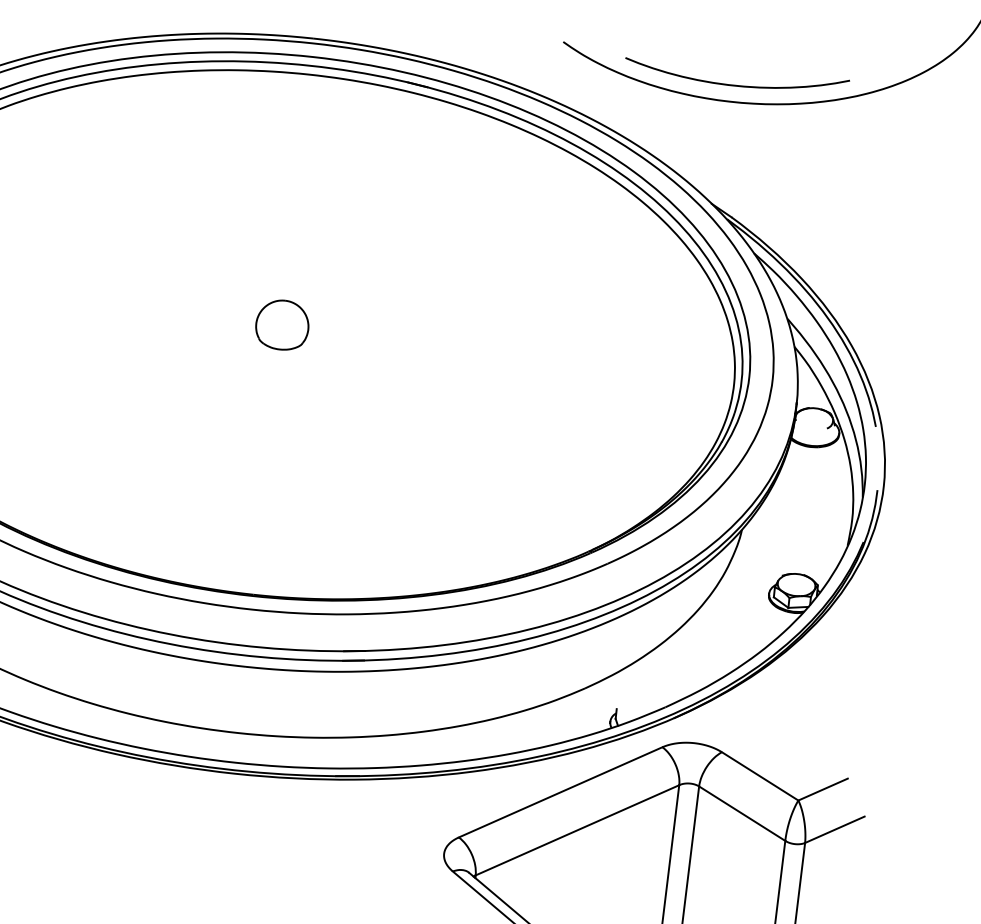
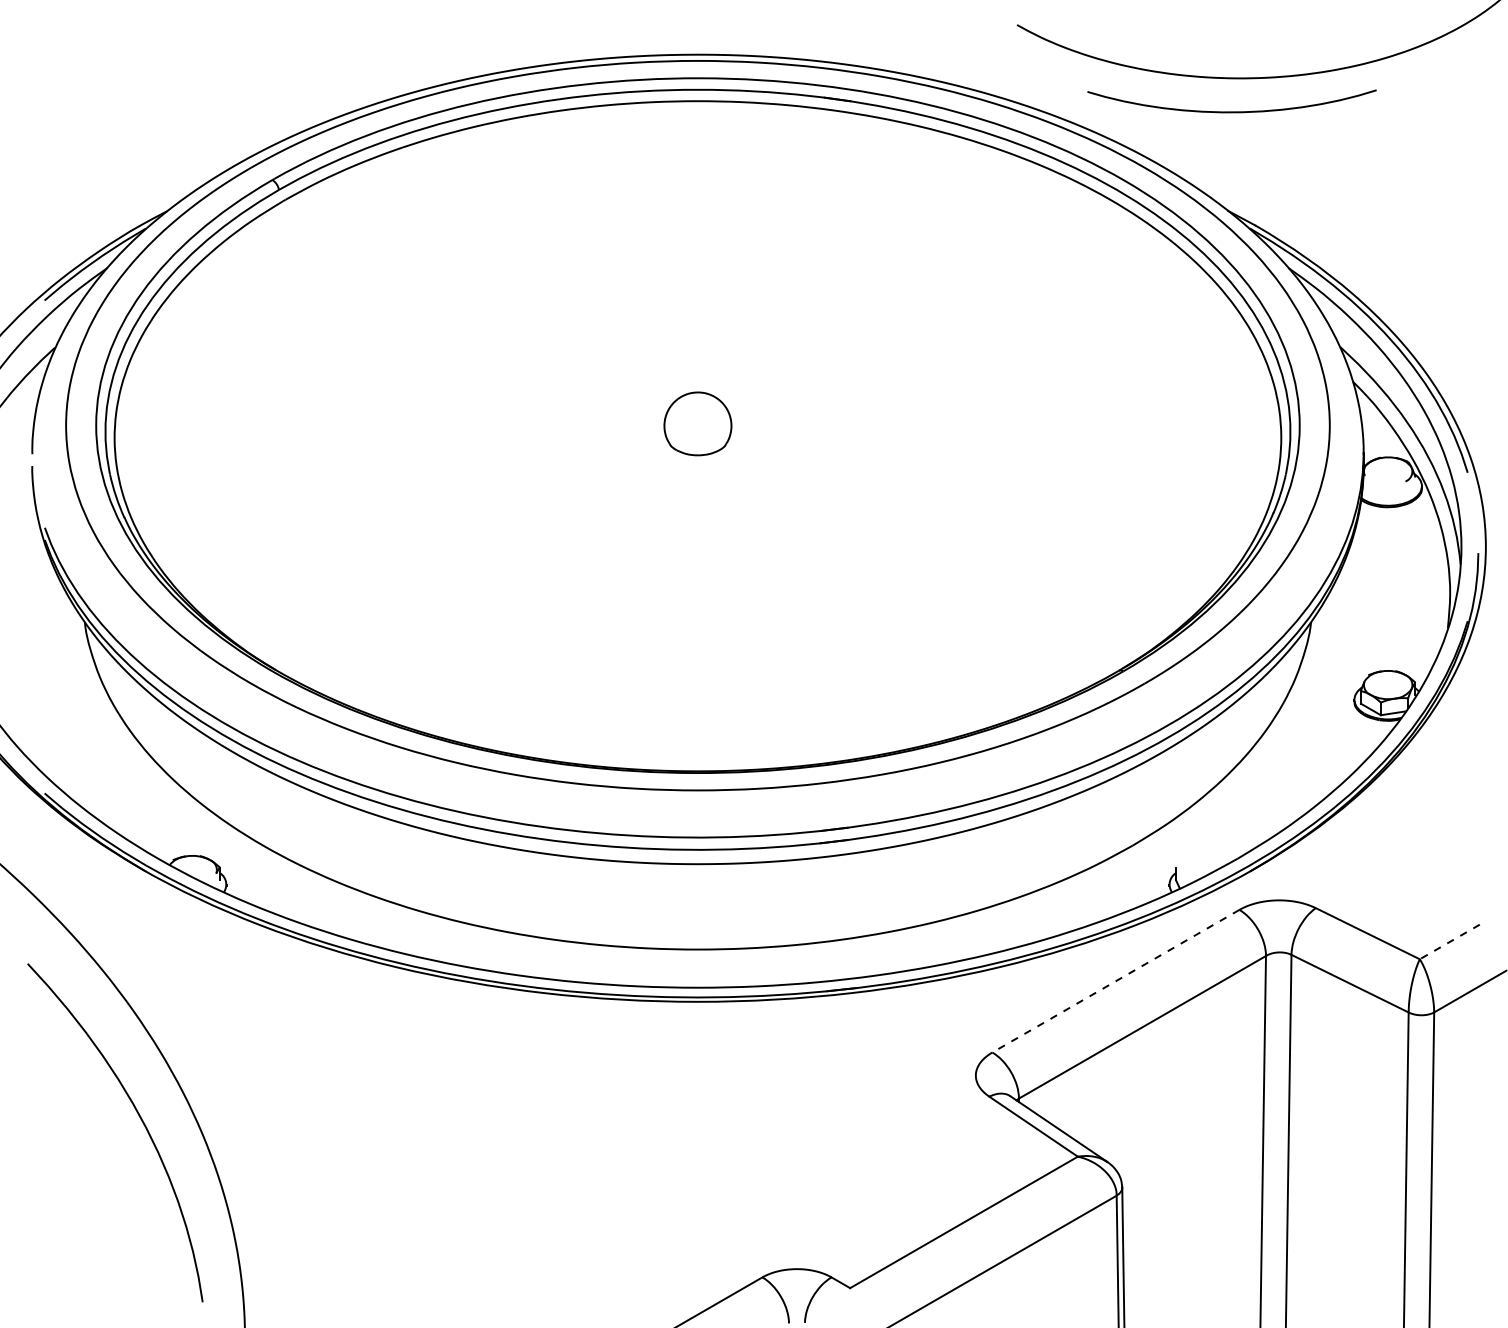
curve: (735, 85) -> (1231, 111), moved
line: (822, 789) -> (1449, 941), solid -> dashed
line: (560, 792) -> (1115, 981), solid -> dashed

